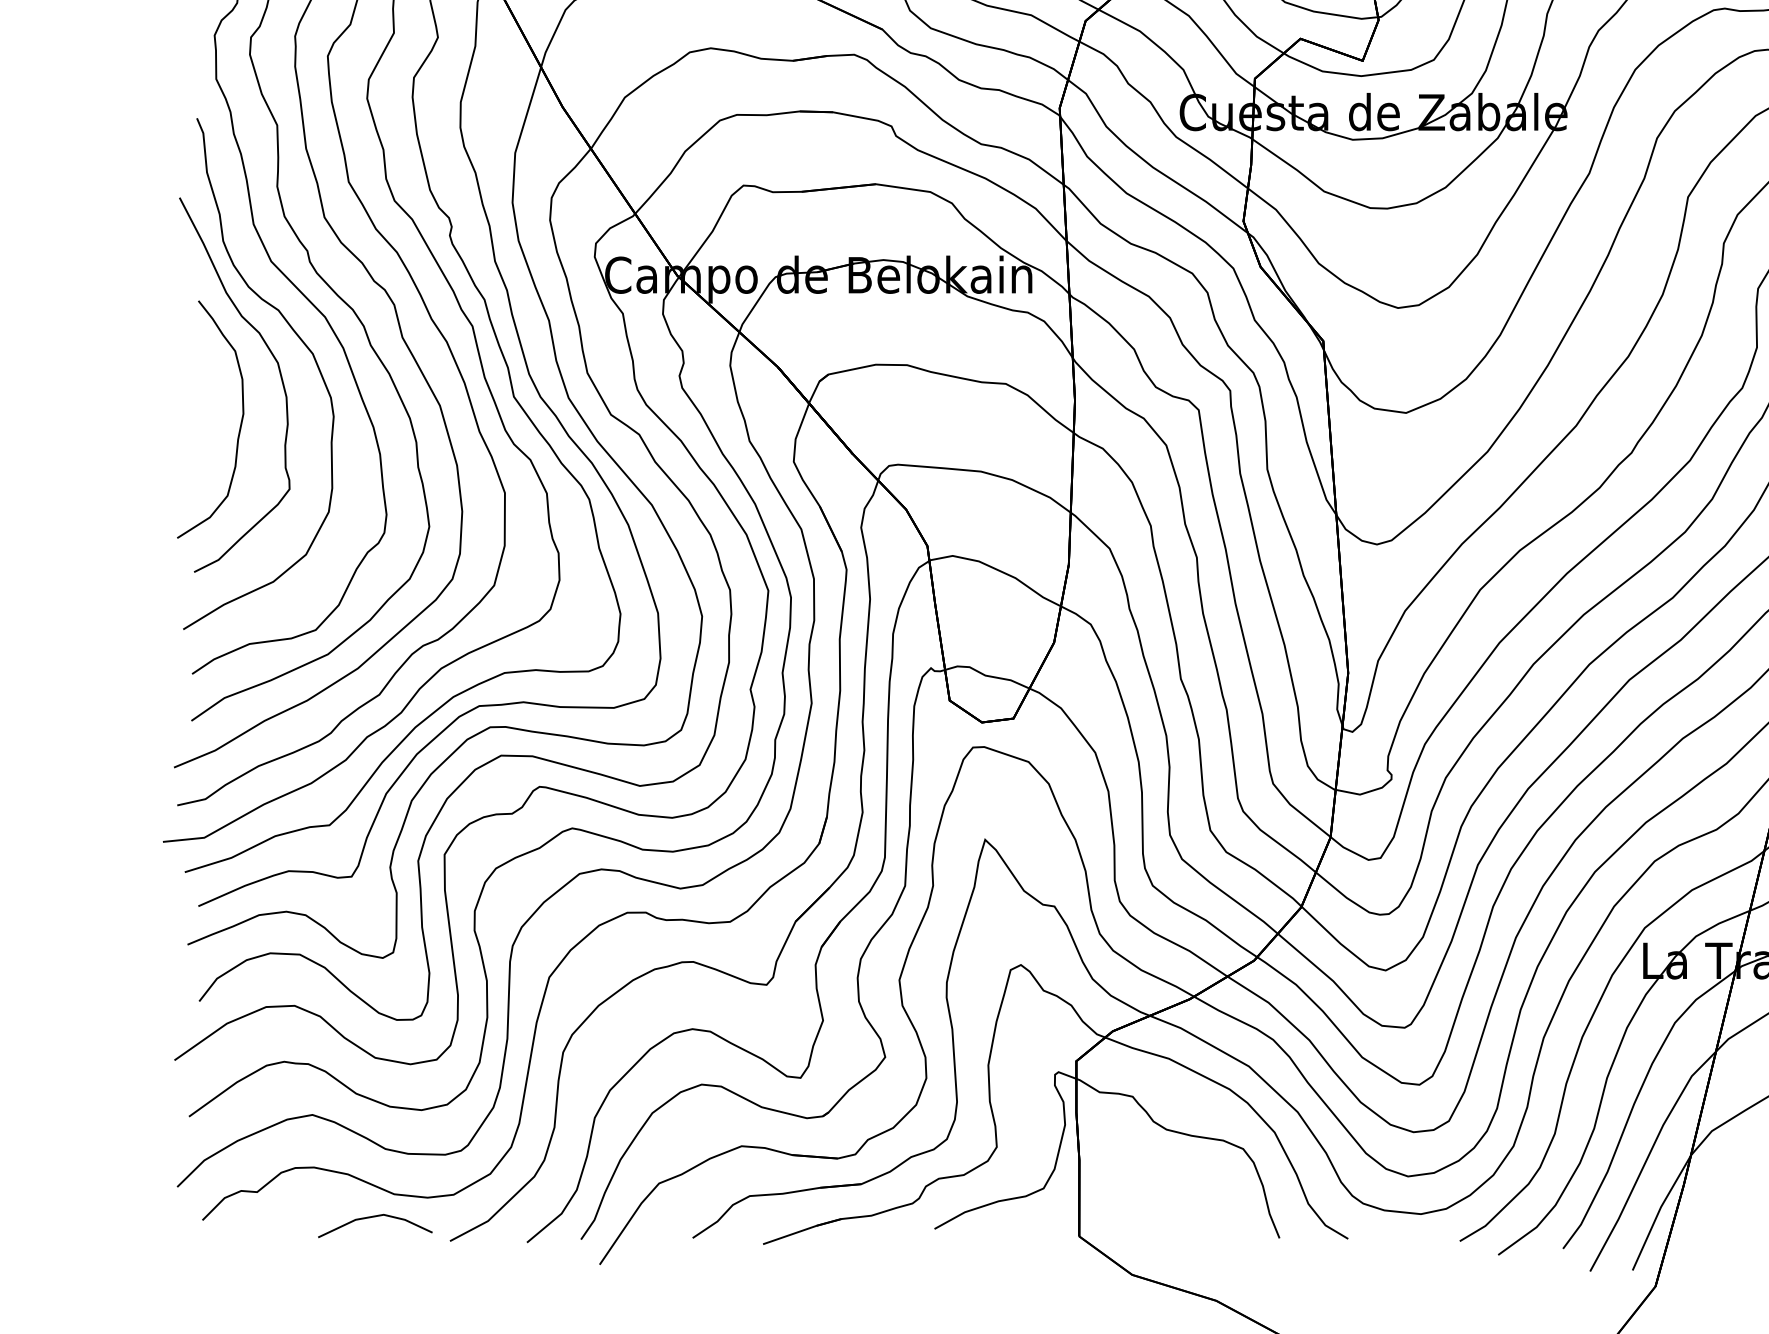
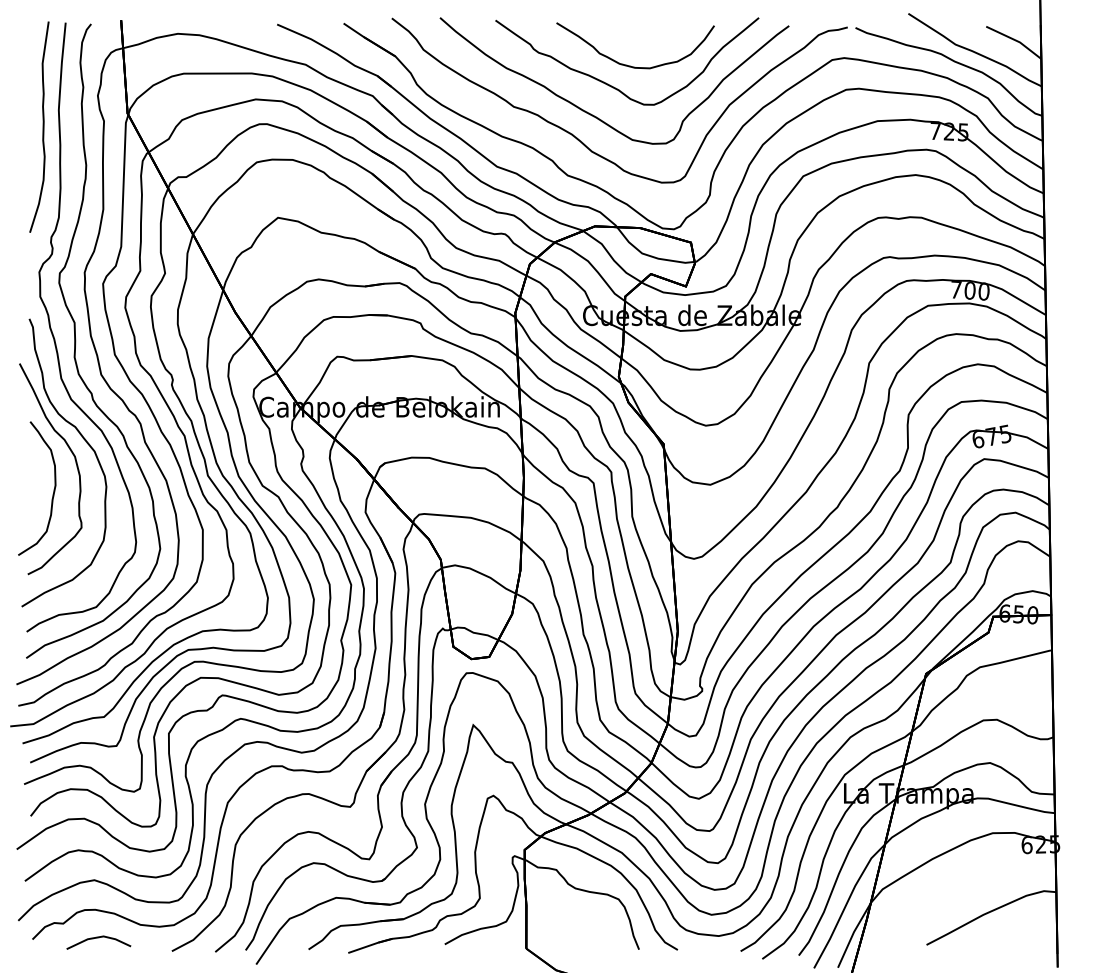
line: (374, 1218) -> (98, 938), moved

